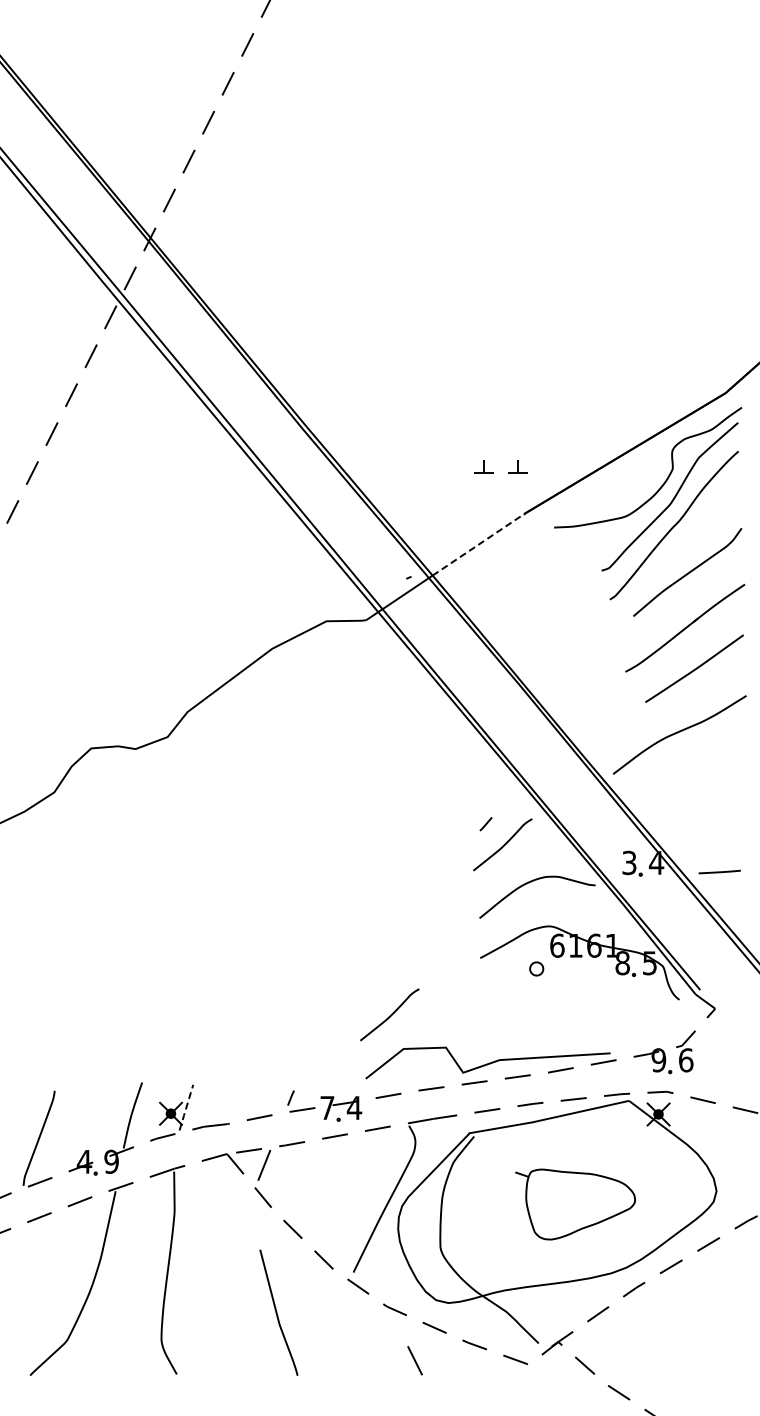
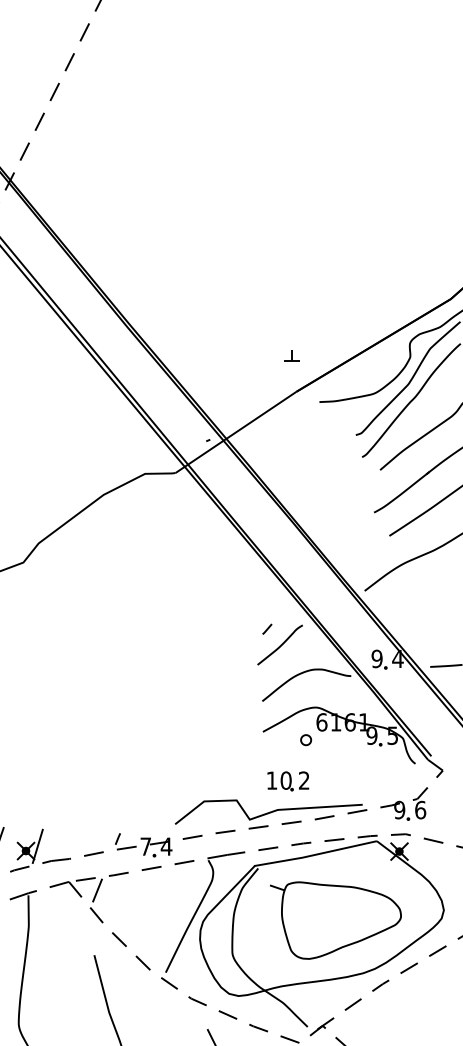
part: (483, 466) -> (265, 355), removed
line: (478, 544) -> (261, 415), dashed -> solid
text: (629, 862) -> (377, 658), 3 -> 9
text: (622, 963) -> (371, 735), 8 -> 9
curve: (390, 1014) -> (194, 775), removed
part: (513, 1022) -> (288, 781), added
line: (186, 1107) -> (37, 846), dashed -> solid
part: (575, 1204) -> (335, 920), size x1.43

